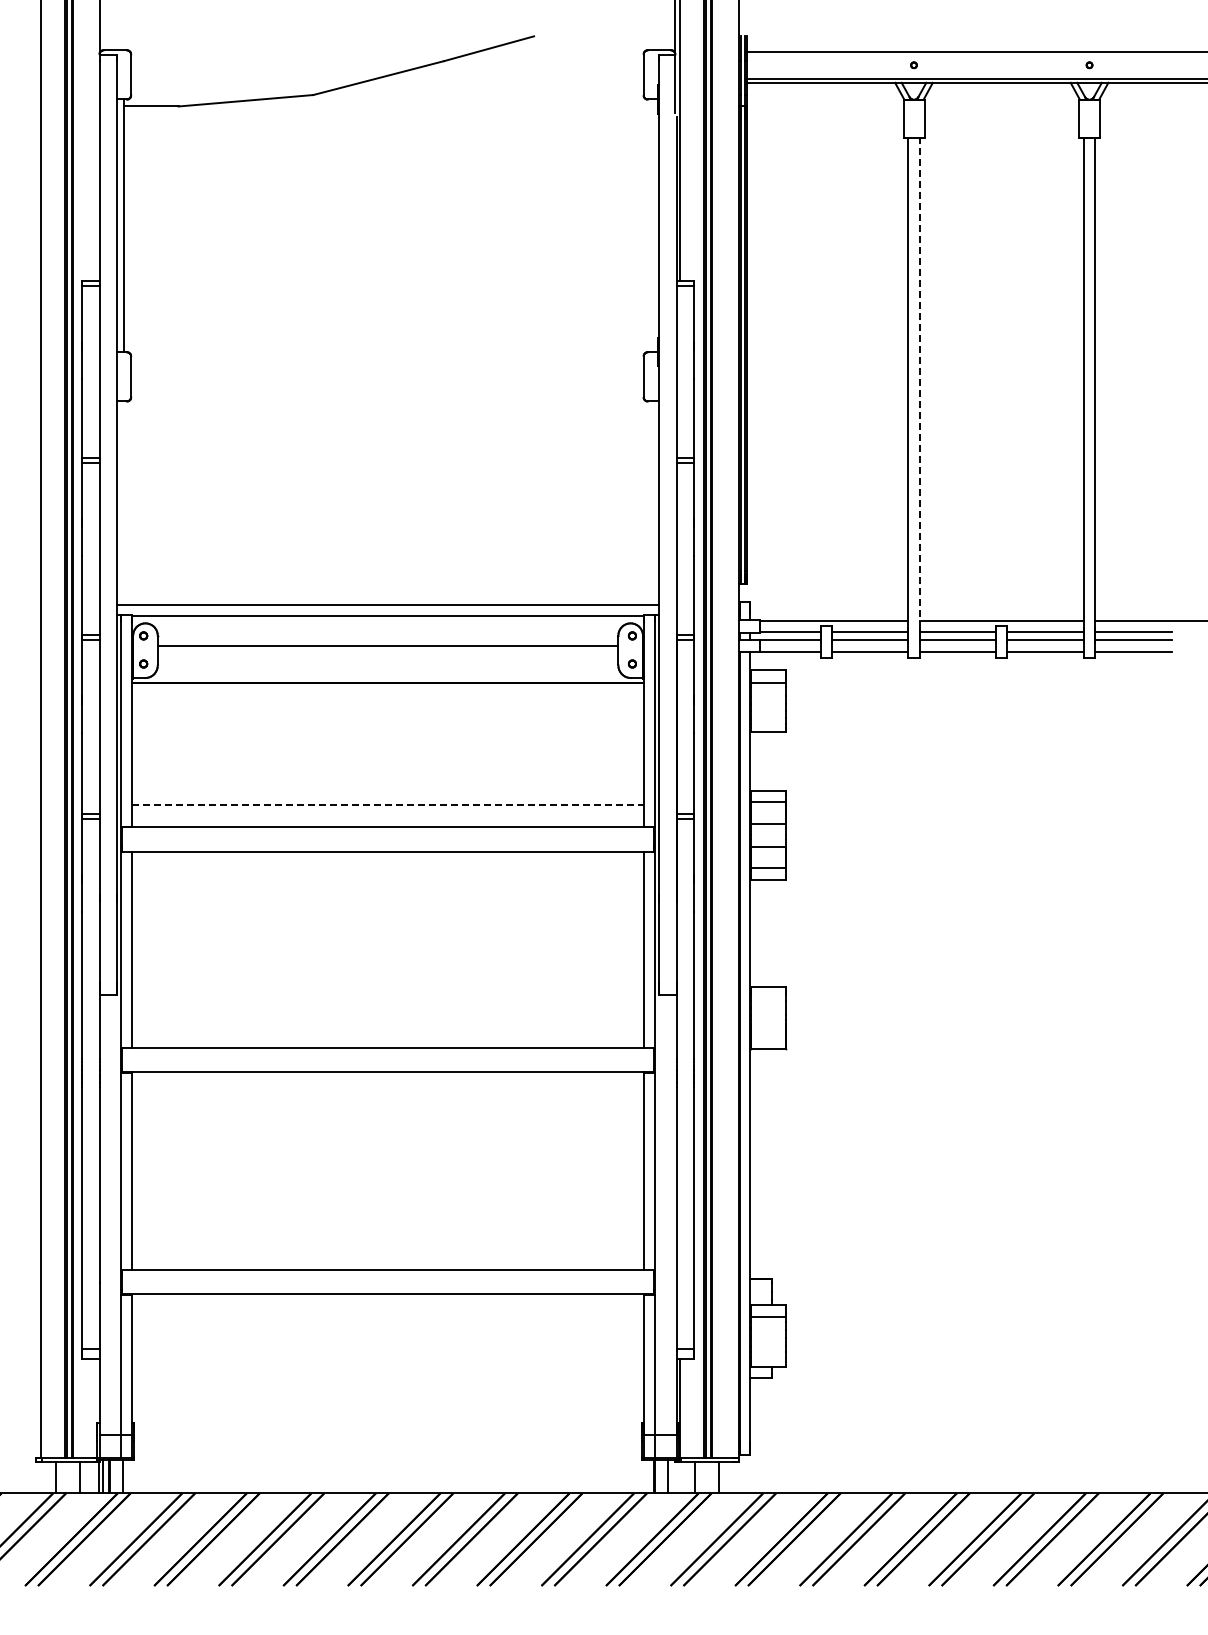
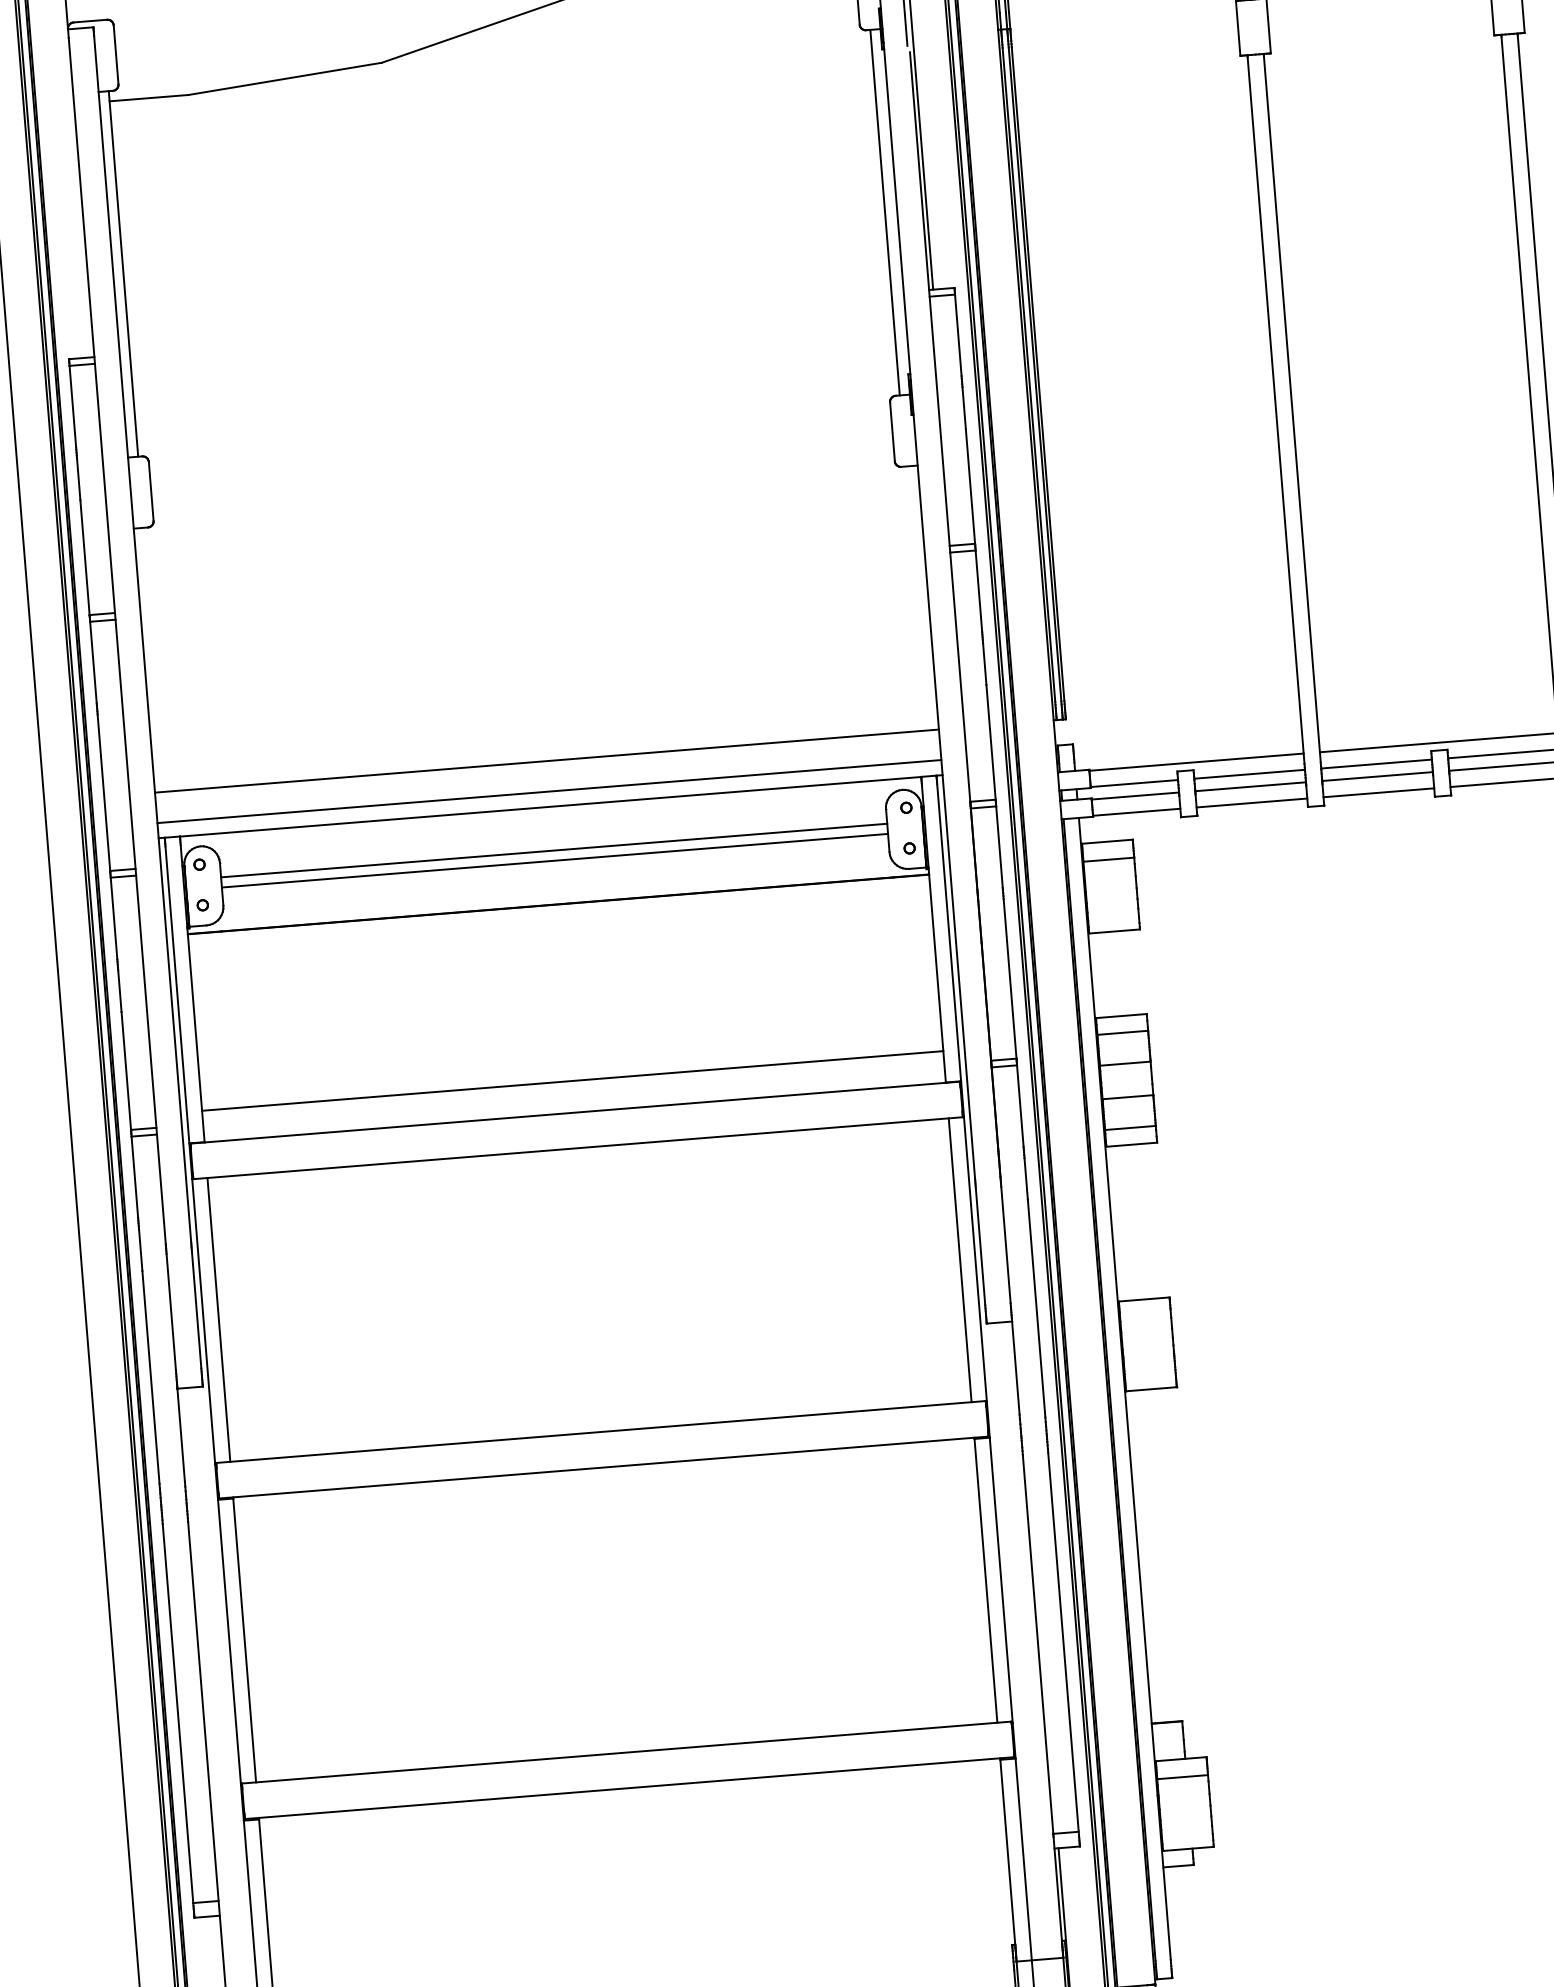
line: (650, 225) -> (884, 212), added
line: (919, 382) -> (1291, 407), dashed -> solid
line: (388, 583) -> (547, 760), added
line: (387, 652) -> (554, 860), added
line: (388, 805) -> (573, 1081), dashed -> solid

